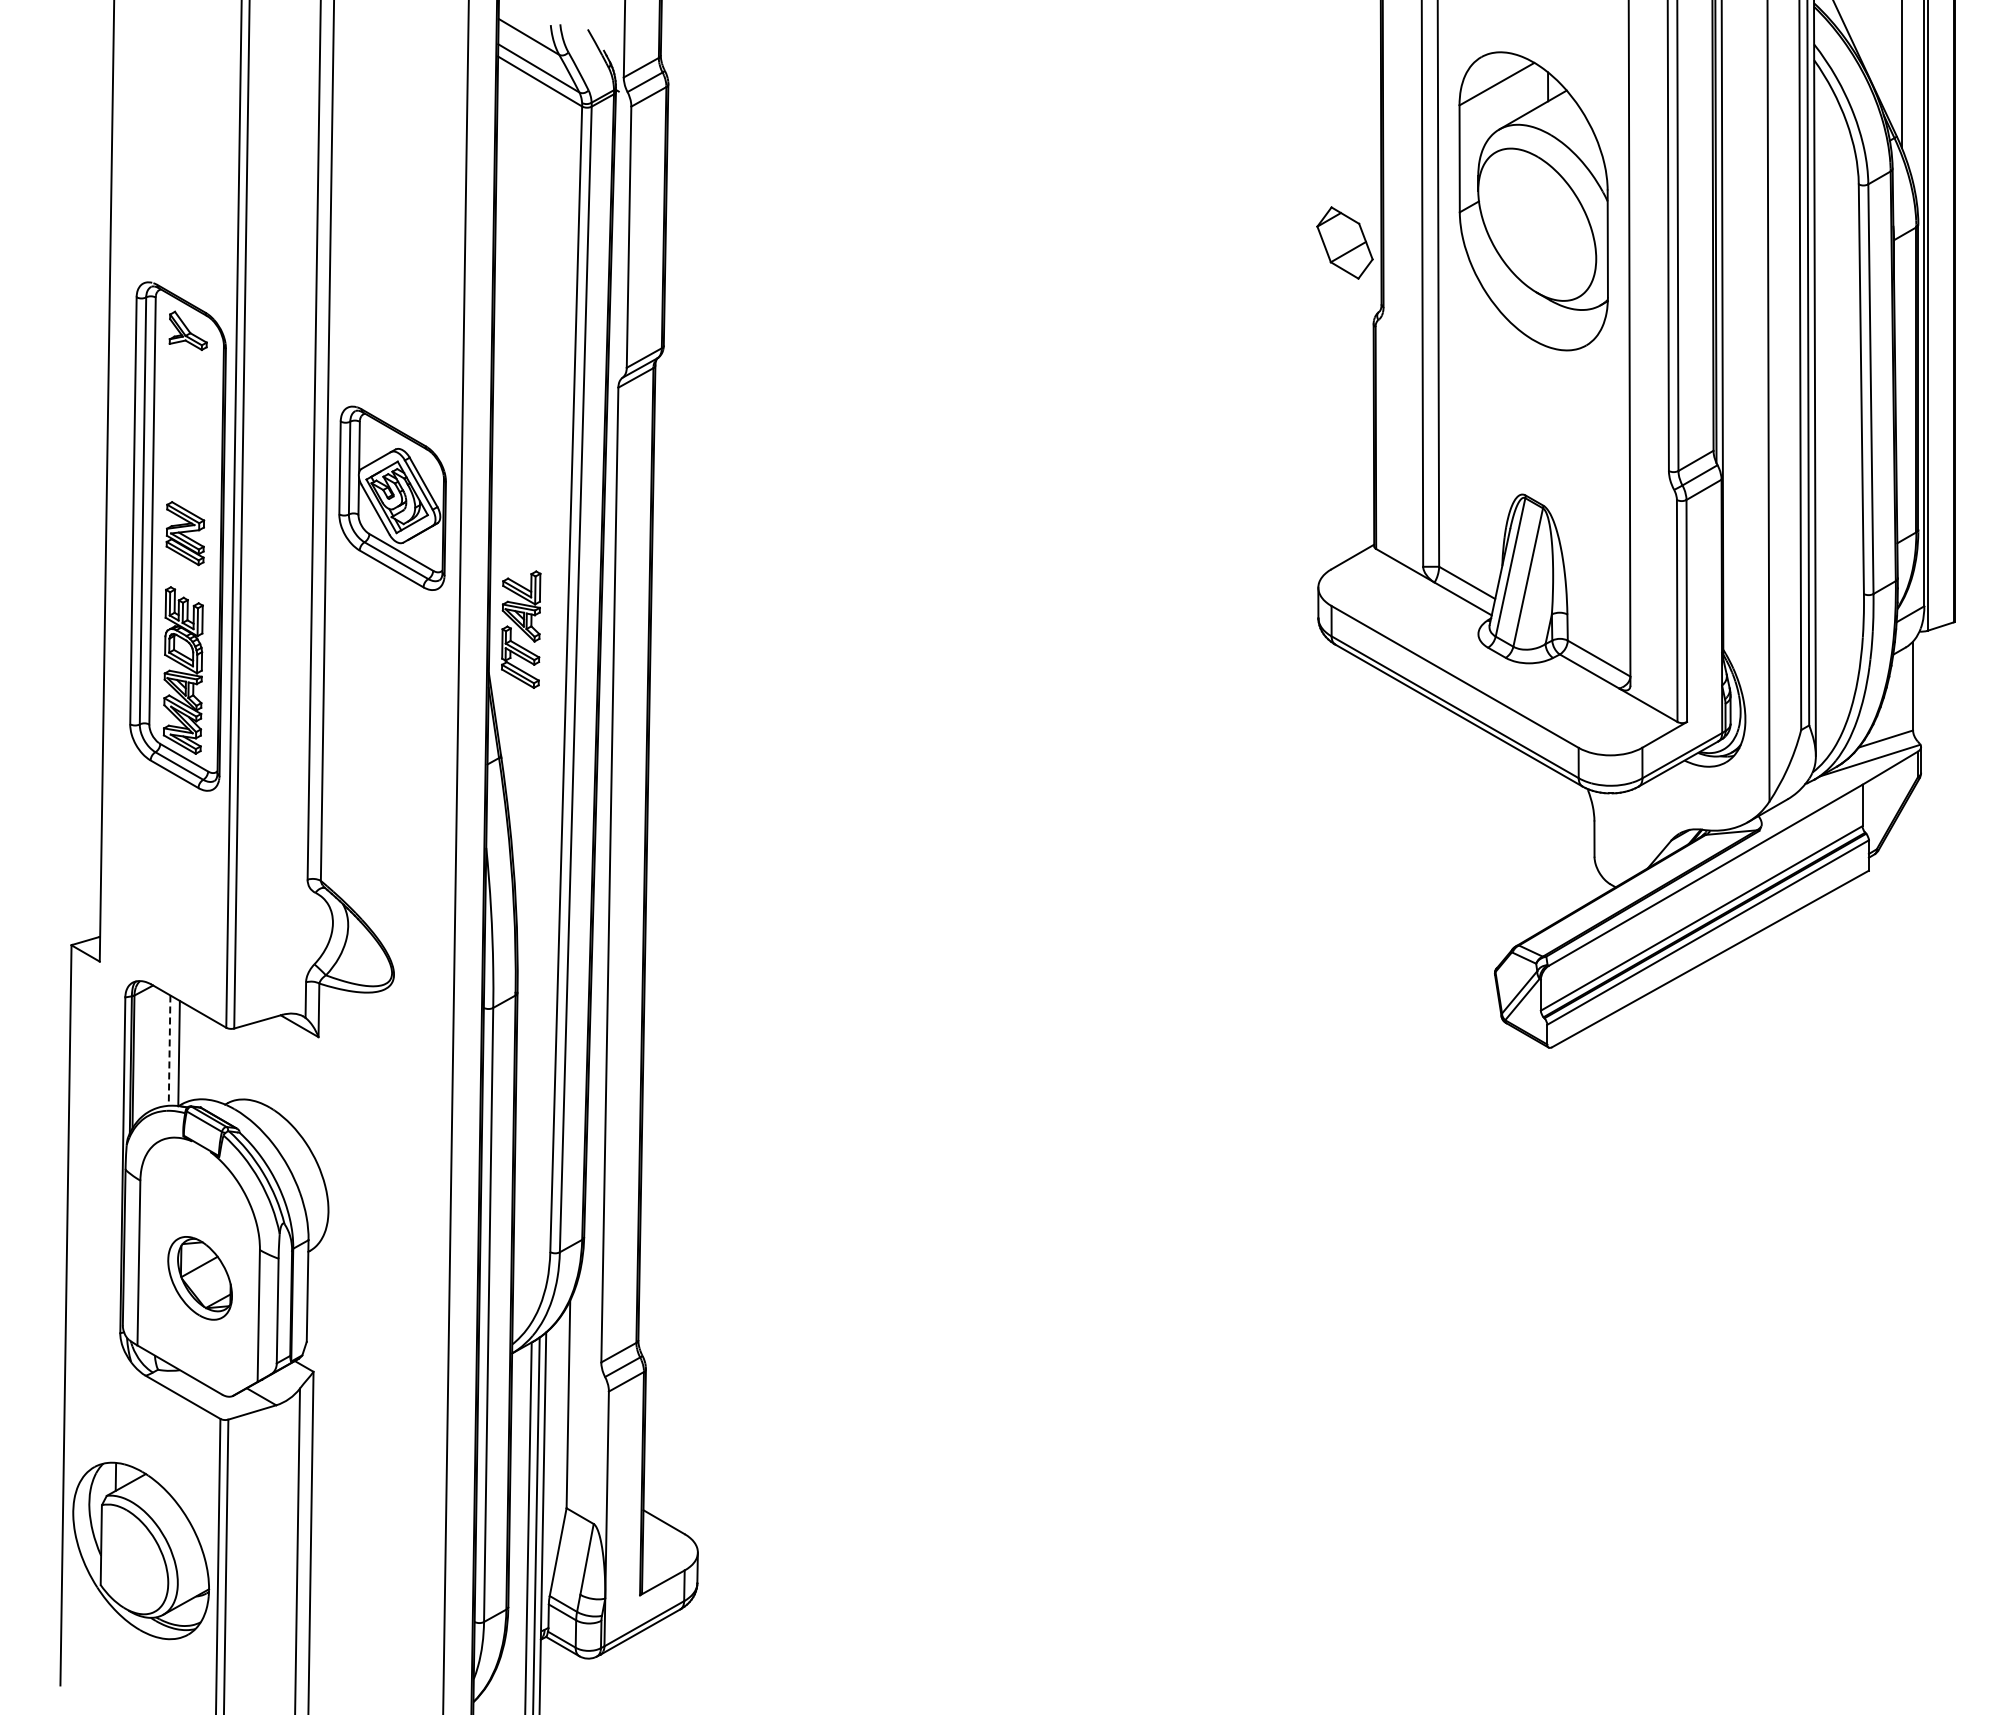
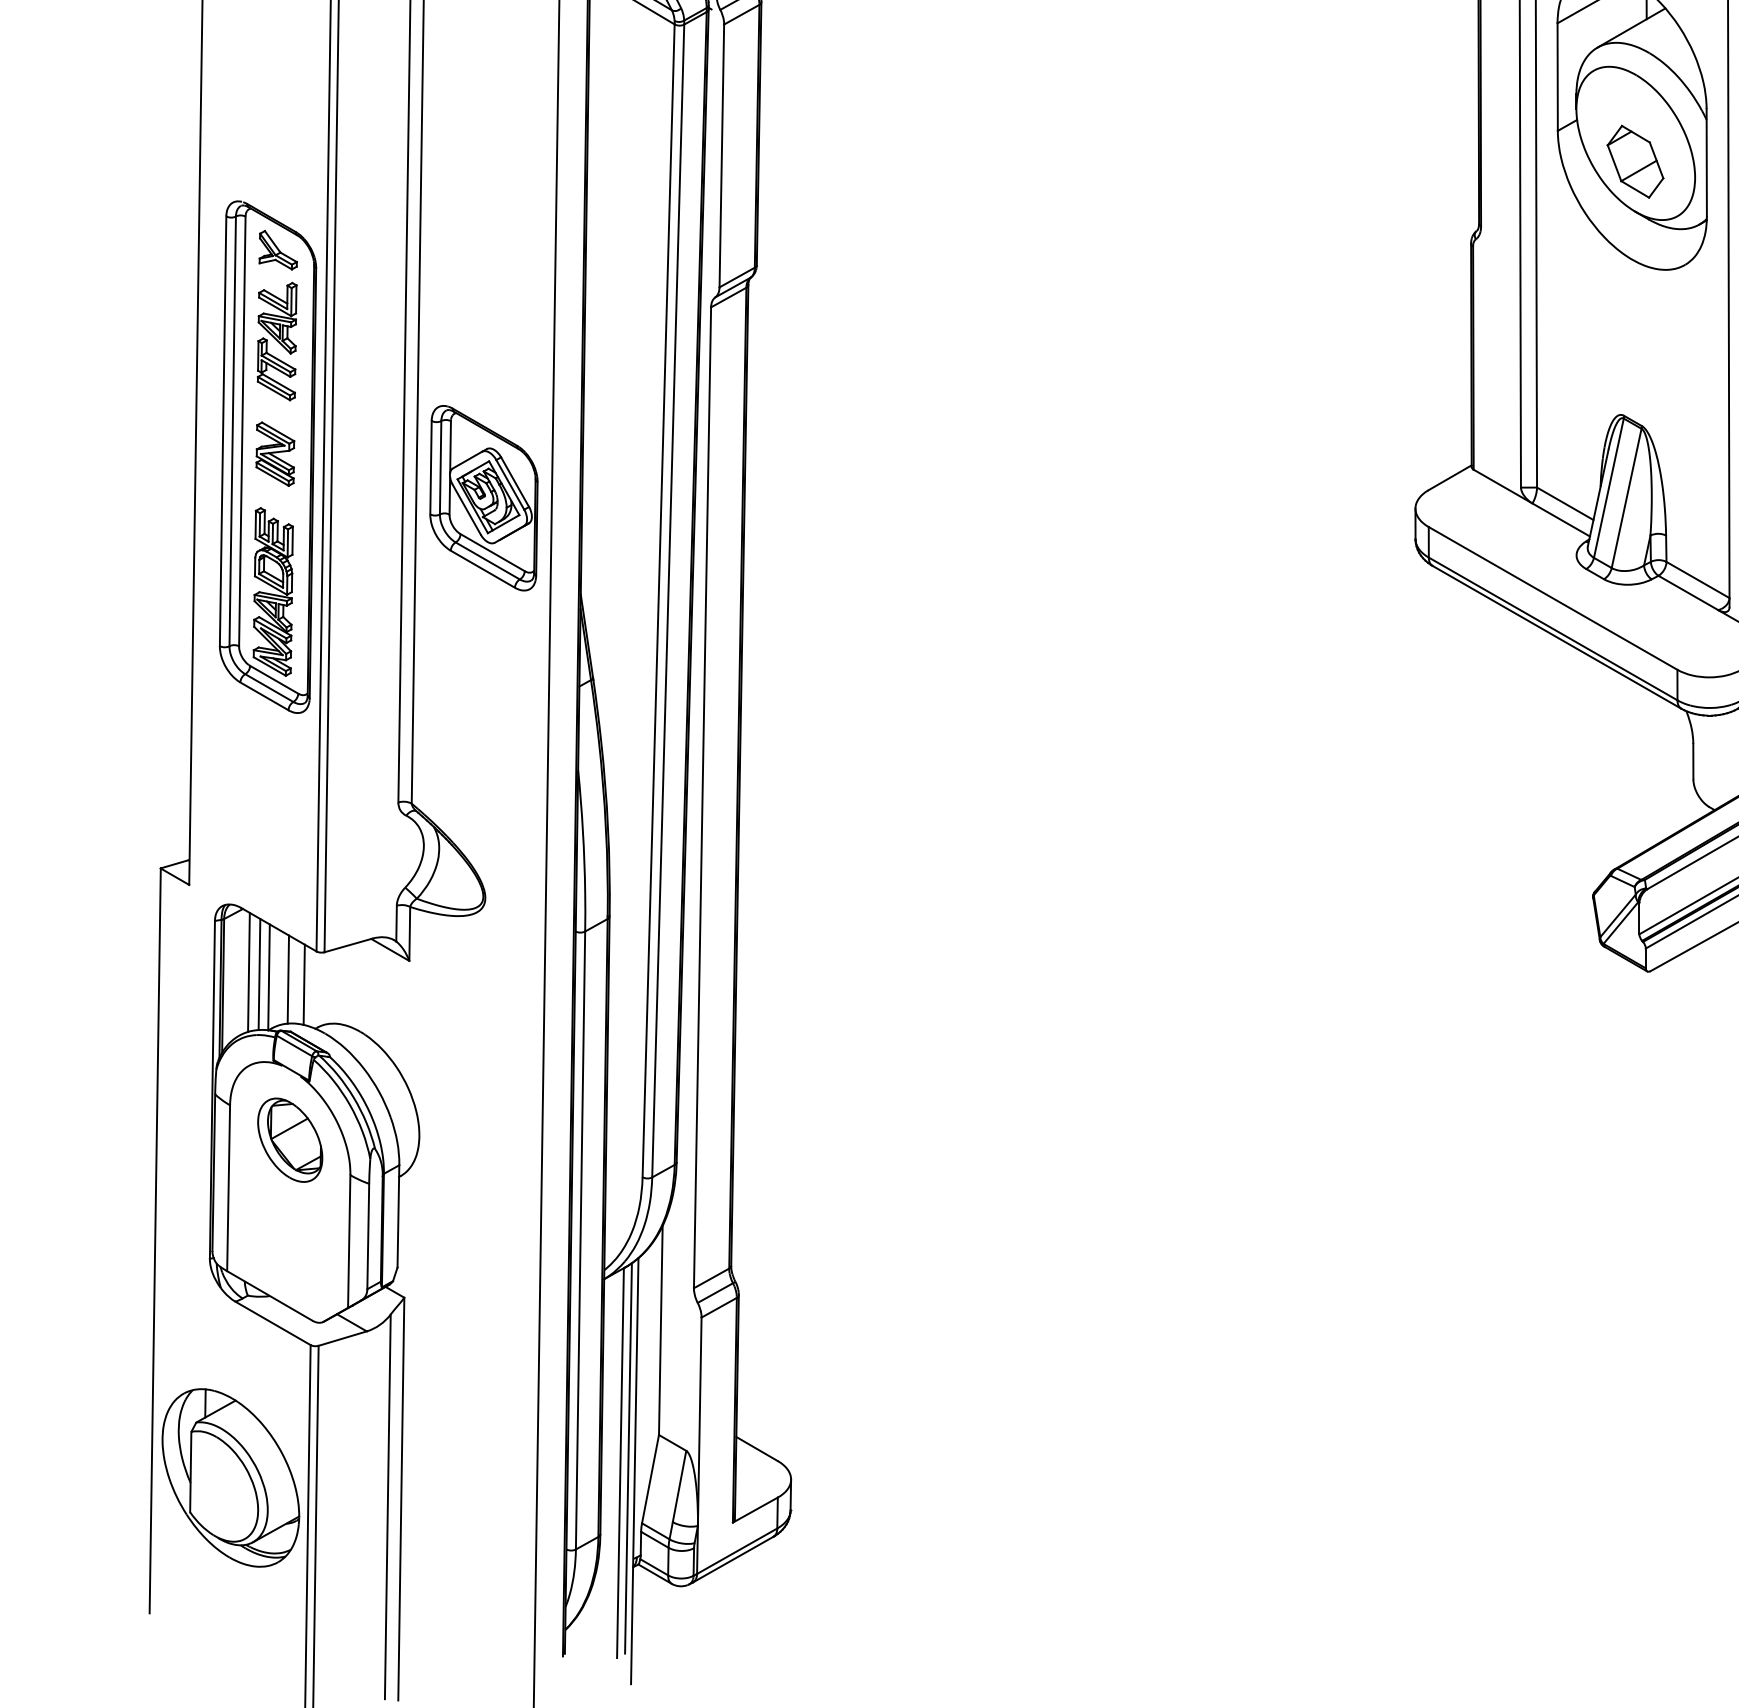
part: (1344, 242) -> (1635, 161), moved
part: (392, 497) -> (483, 497), moved
part: (521, 629) -> (277, 341), moved
line: (159, 1048) -> (249, 972), added
line: (169, 1051) -> (259, 975), dashed -> solid
line: (197, 1055) -> (287, 979), added
line: (213, 1060) -> (303, 984), added
part: (199, 1278) -> (289, 1140), moved

